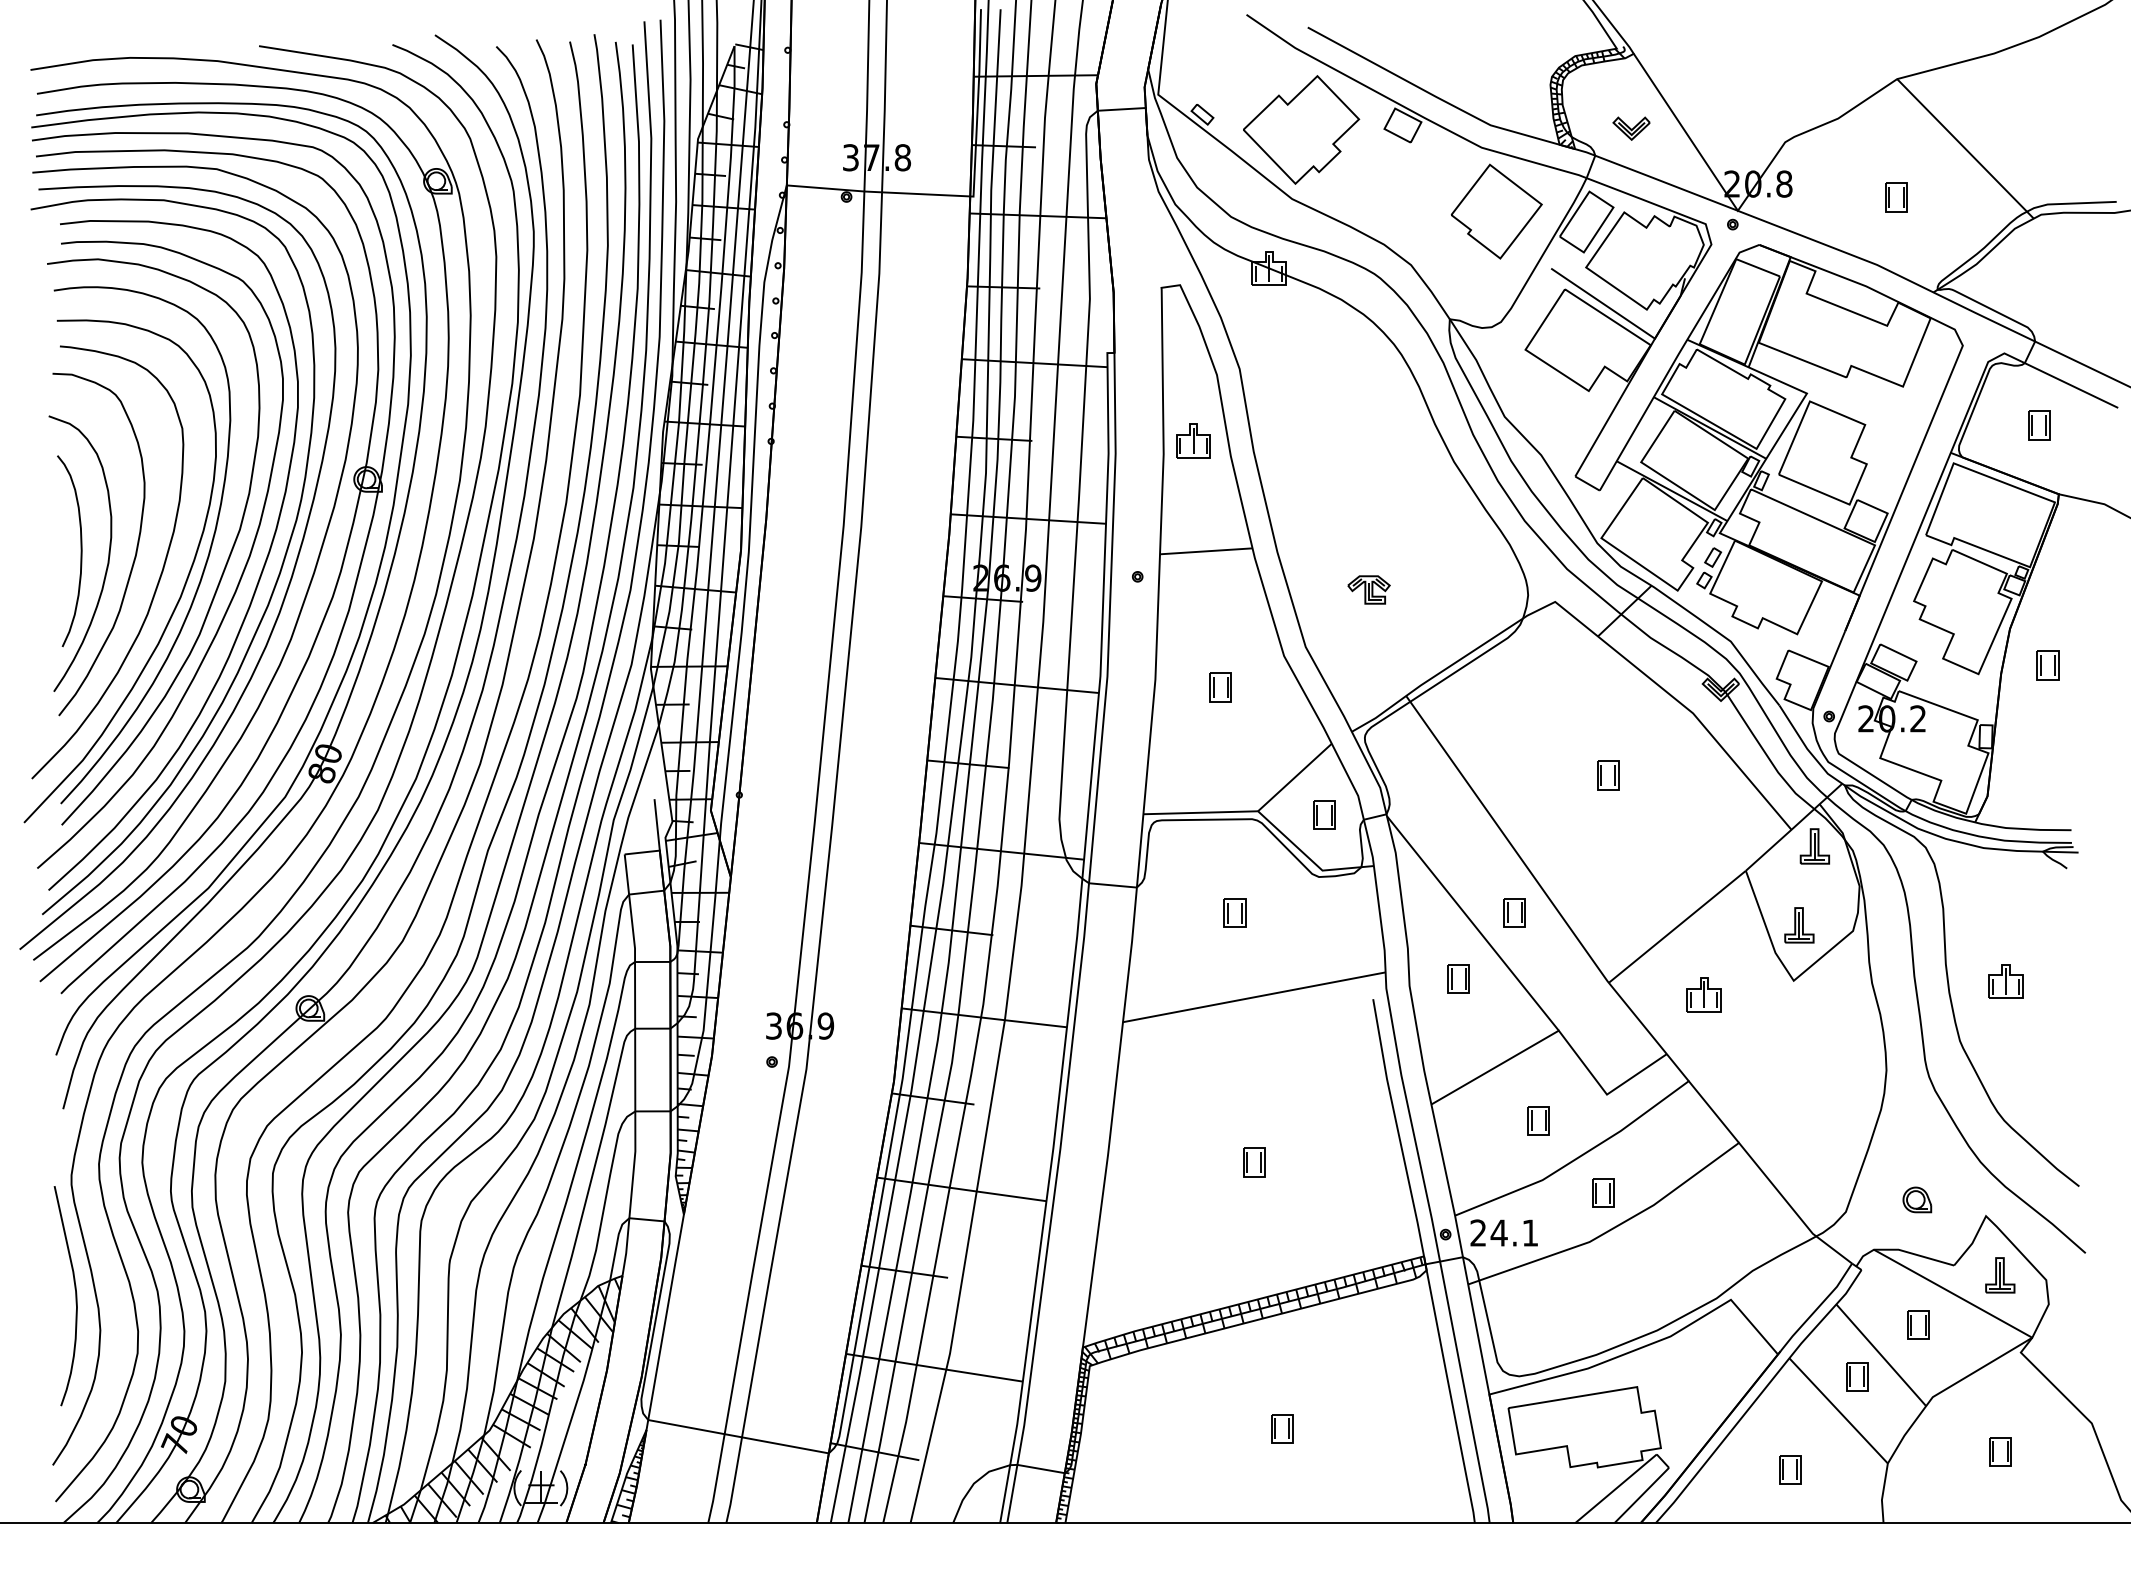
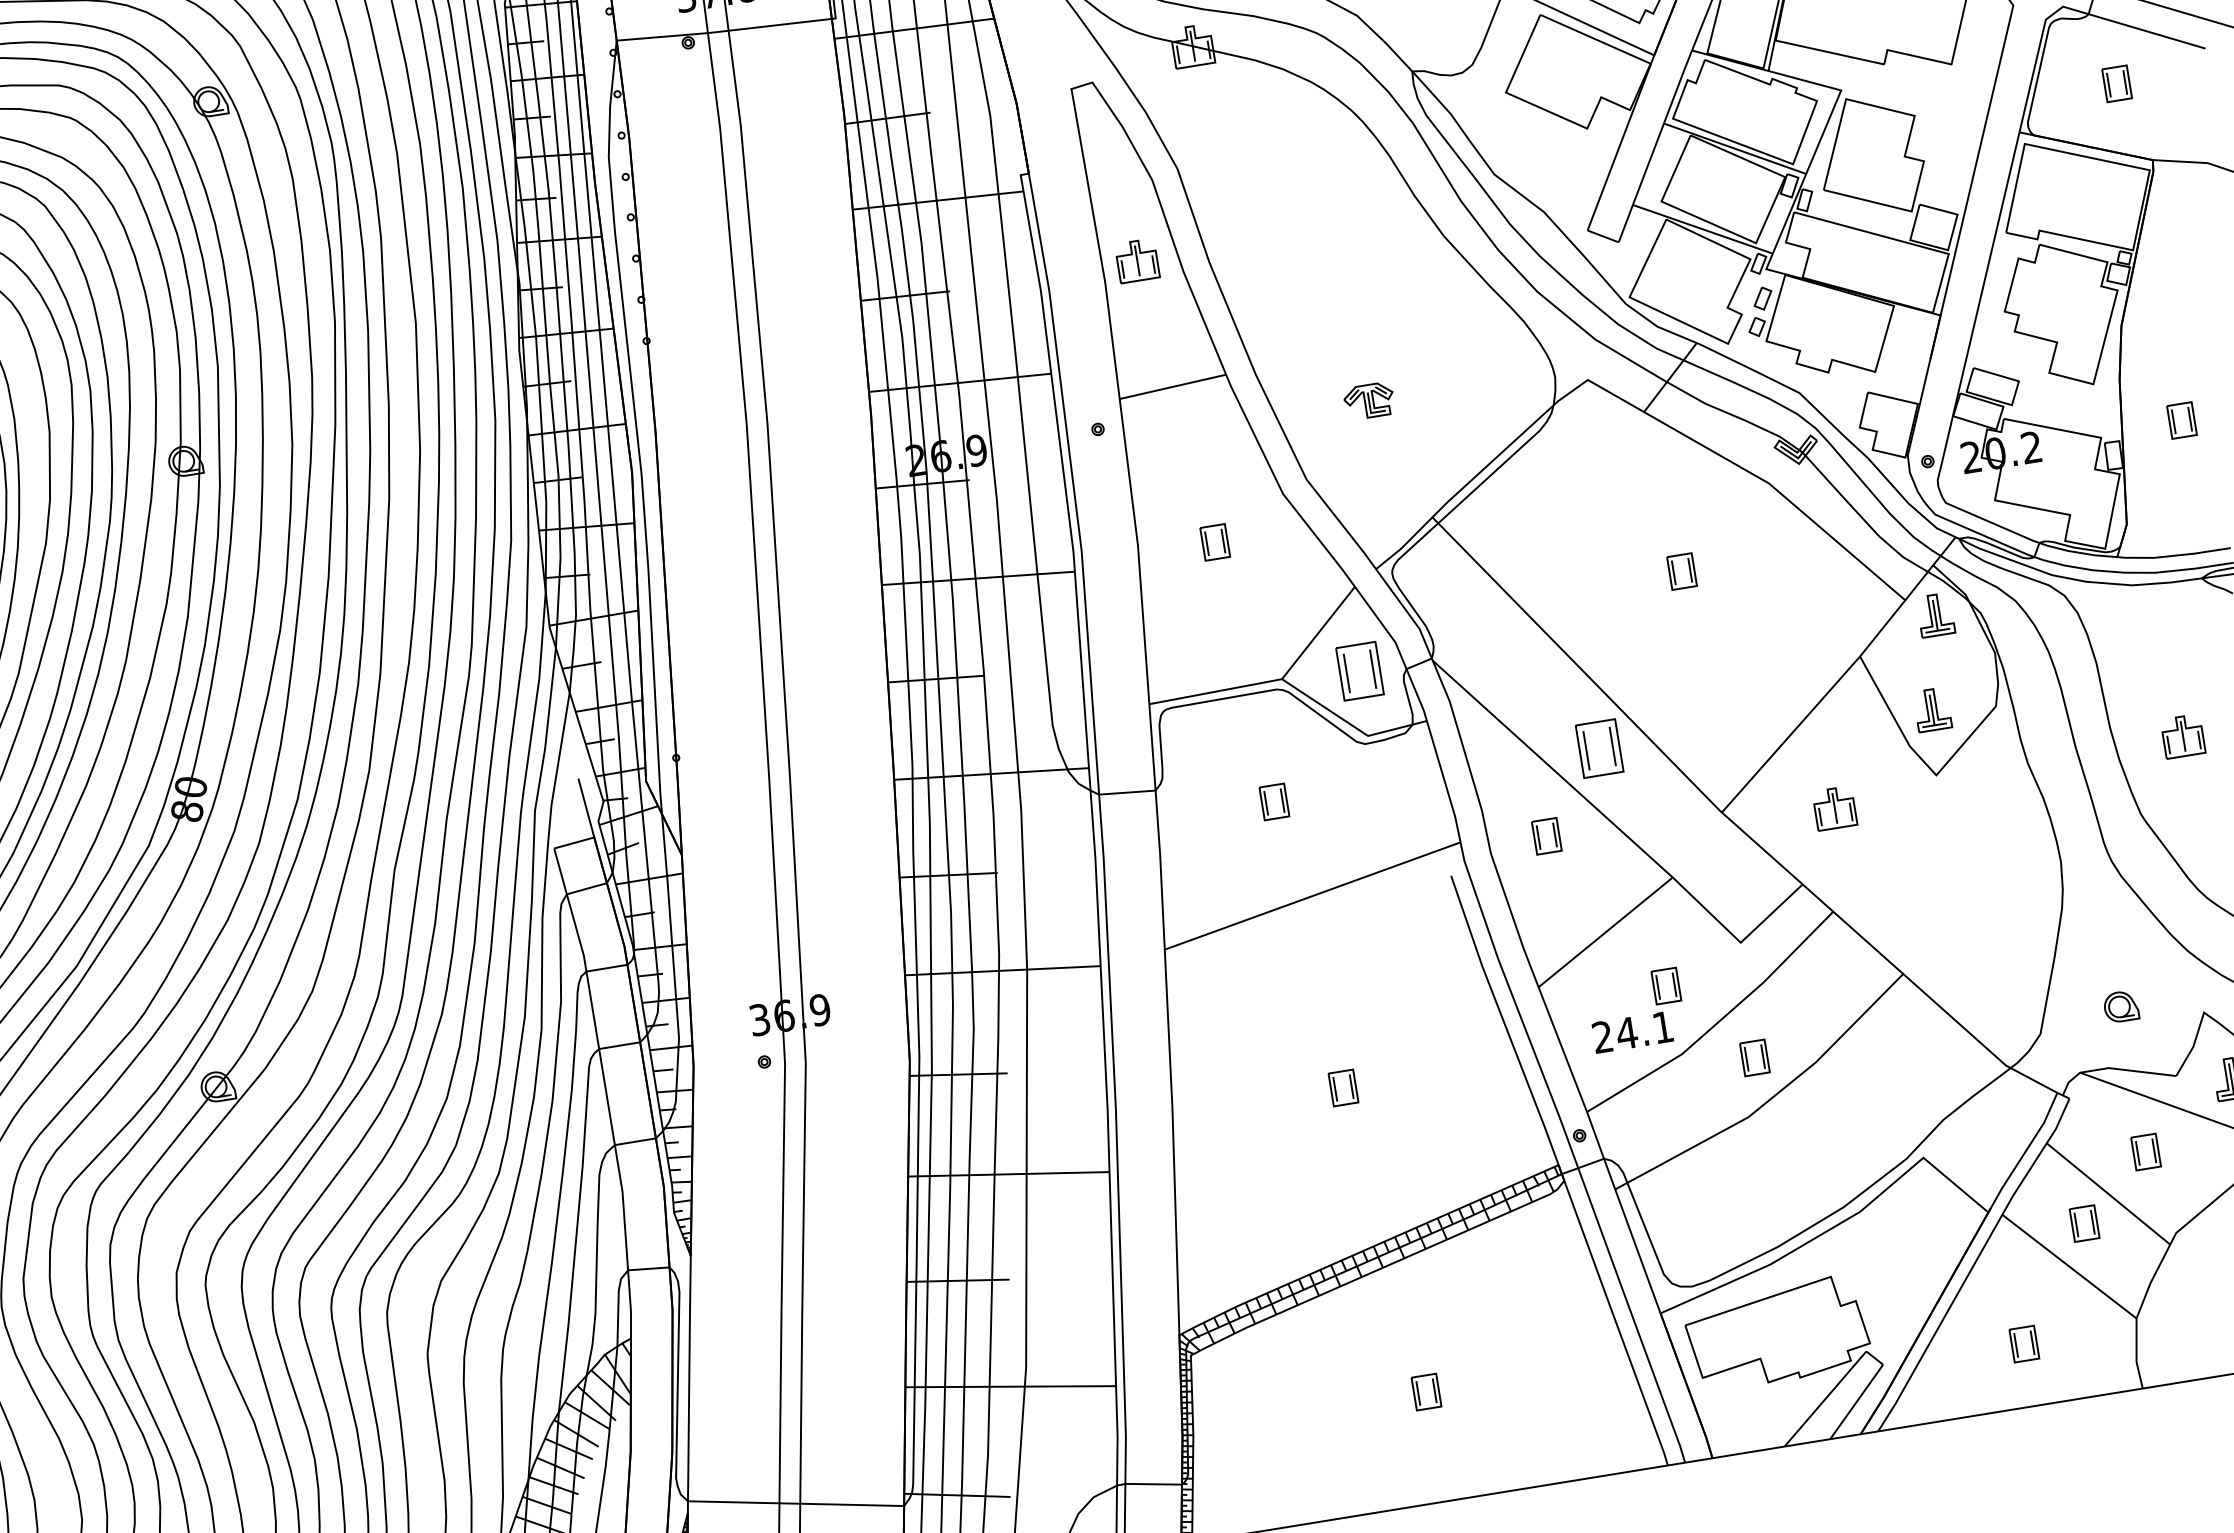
part: (2047, 665) -> (2181, 420), moved
part: (1324, 814) -> (1359, 670), size x1.6
part: (1514, 912) -> (1599, 748), size x1.6
text: (1503, 1232) -> (1631, 1031), moved

